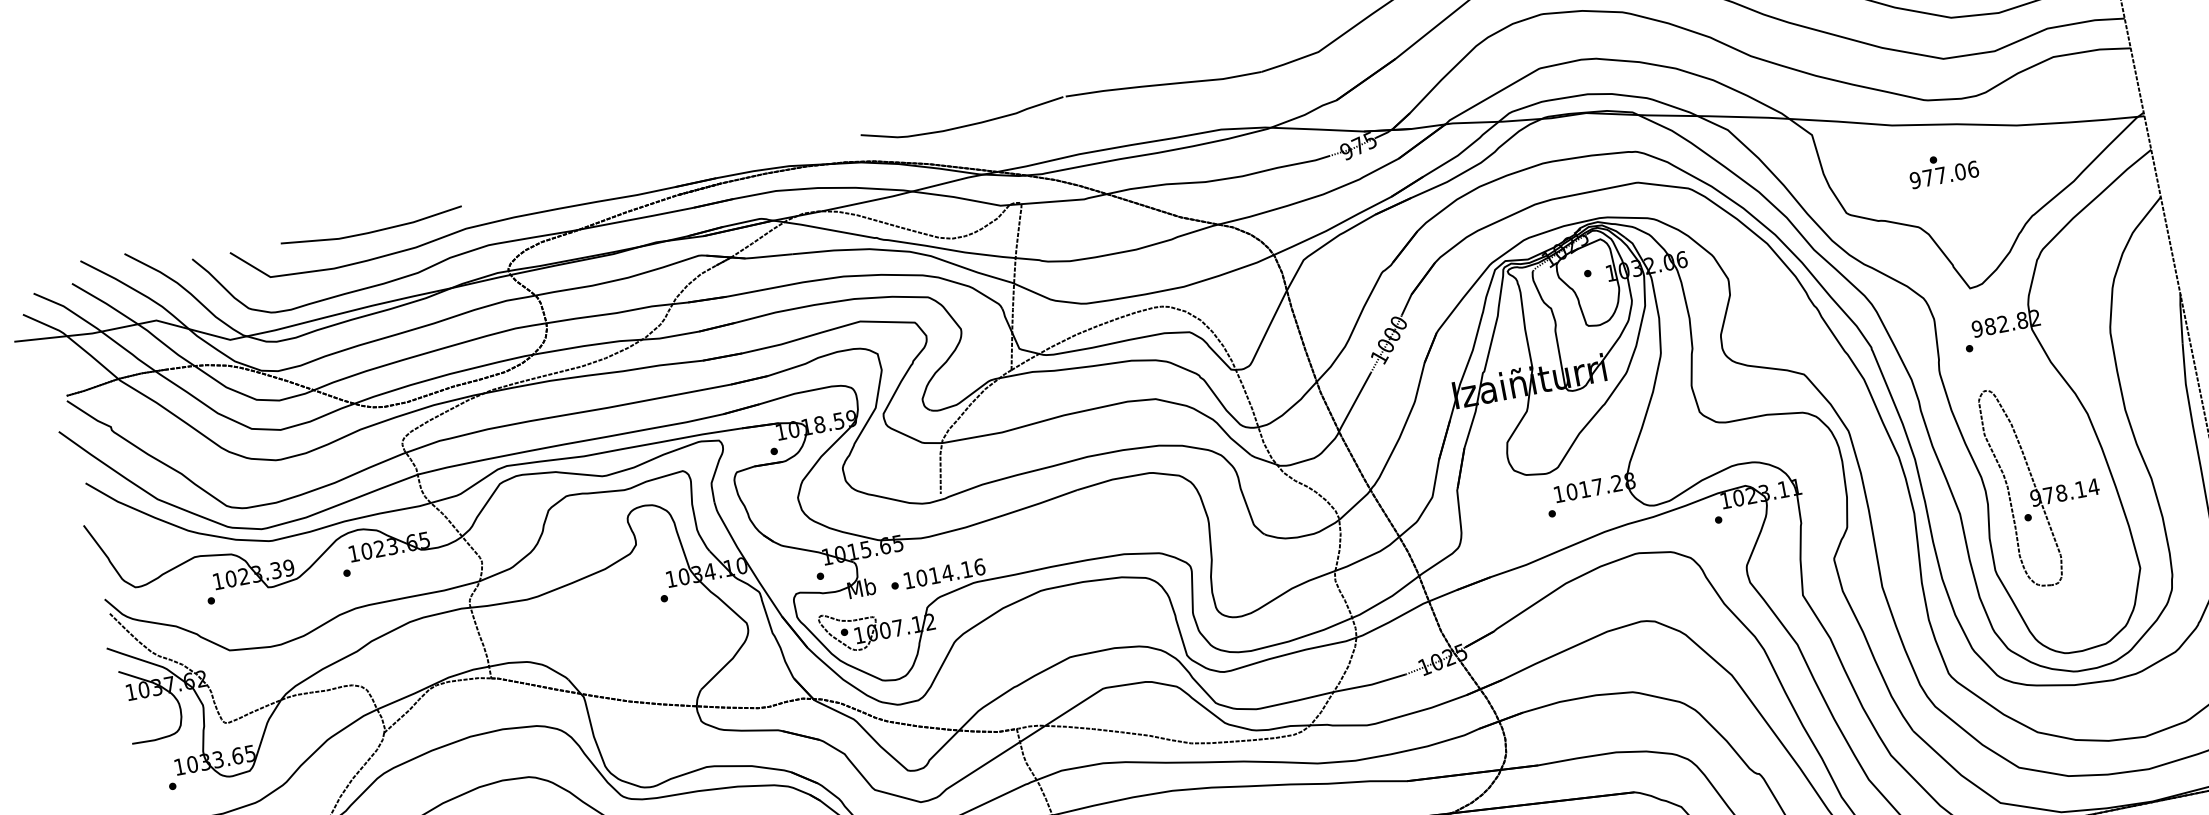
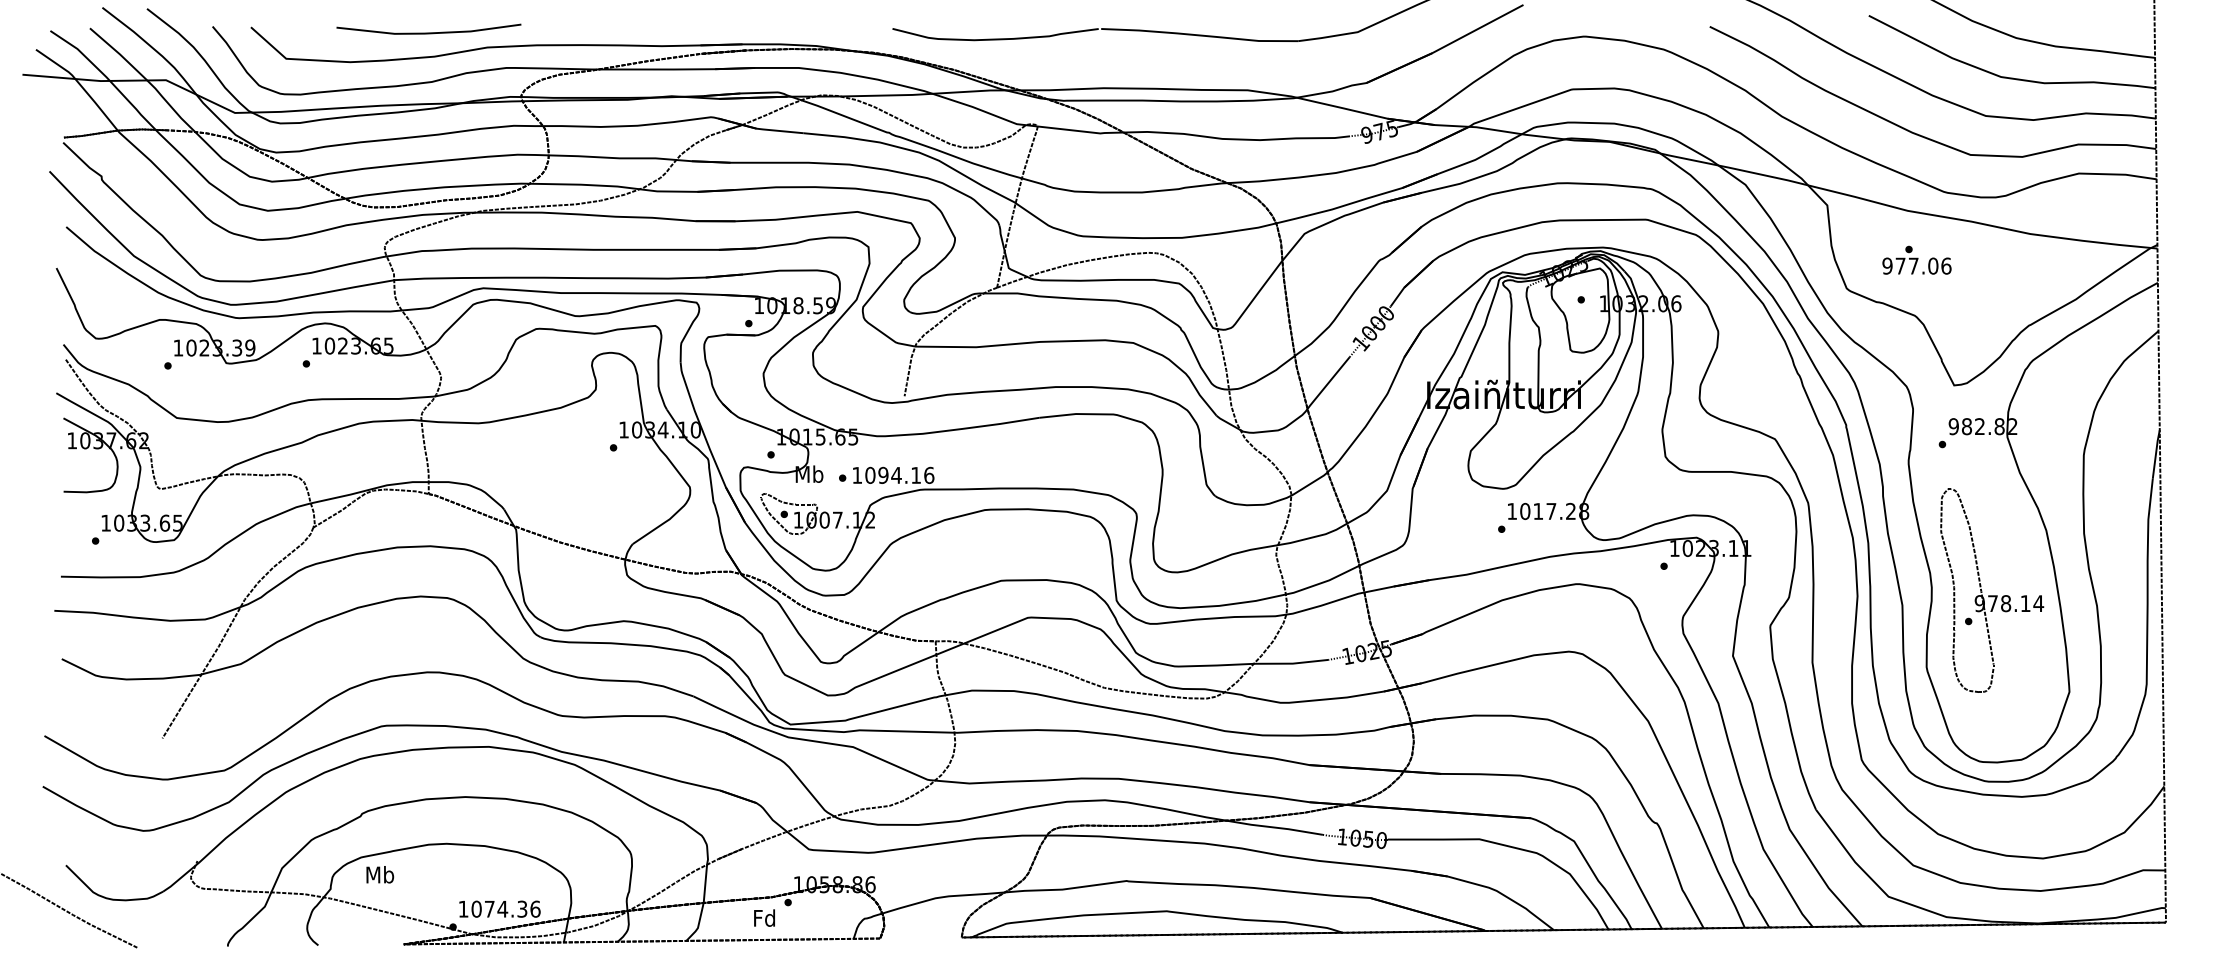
text: (1942, 168) -> (1916, 259), moved
line: (372, 231) -> (428, 32), moved
text: (934, 574) -> (883, 474), 1014.16 -> 1094.16

